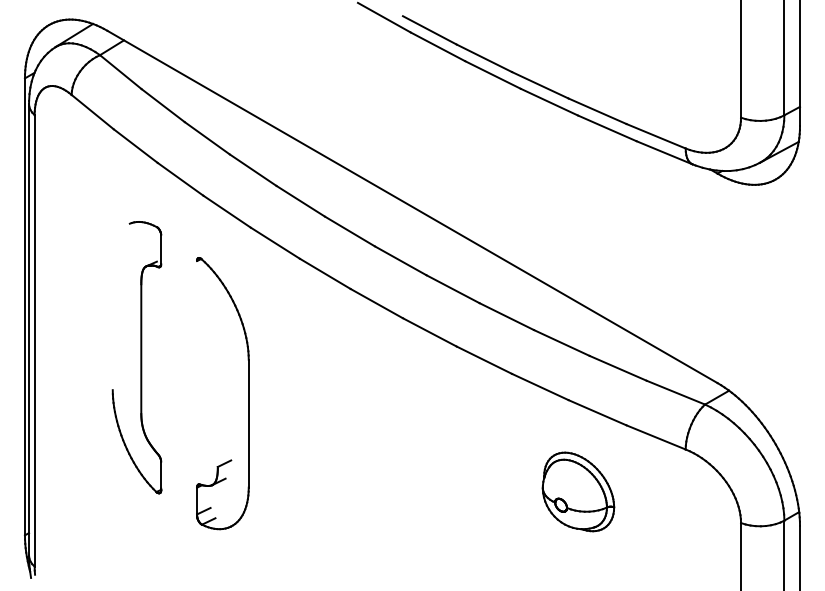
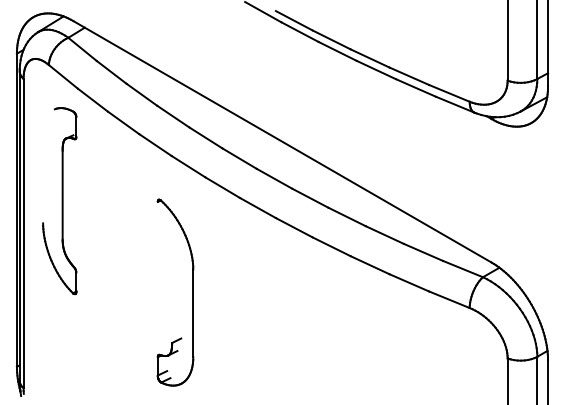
part: (136, 358) -> (59, 201), moved
part: (247, 393) -> (192, 292), moved
part: (577, 491) -> (395, 336), removed

